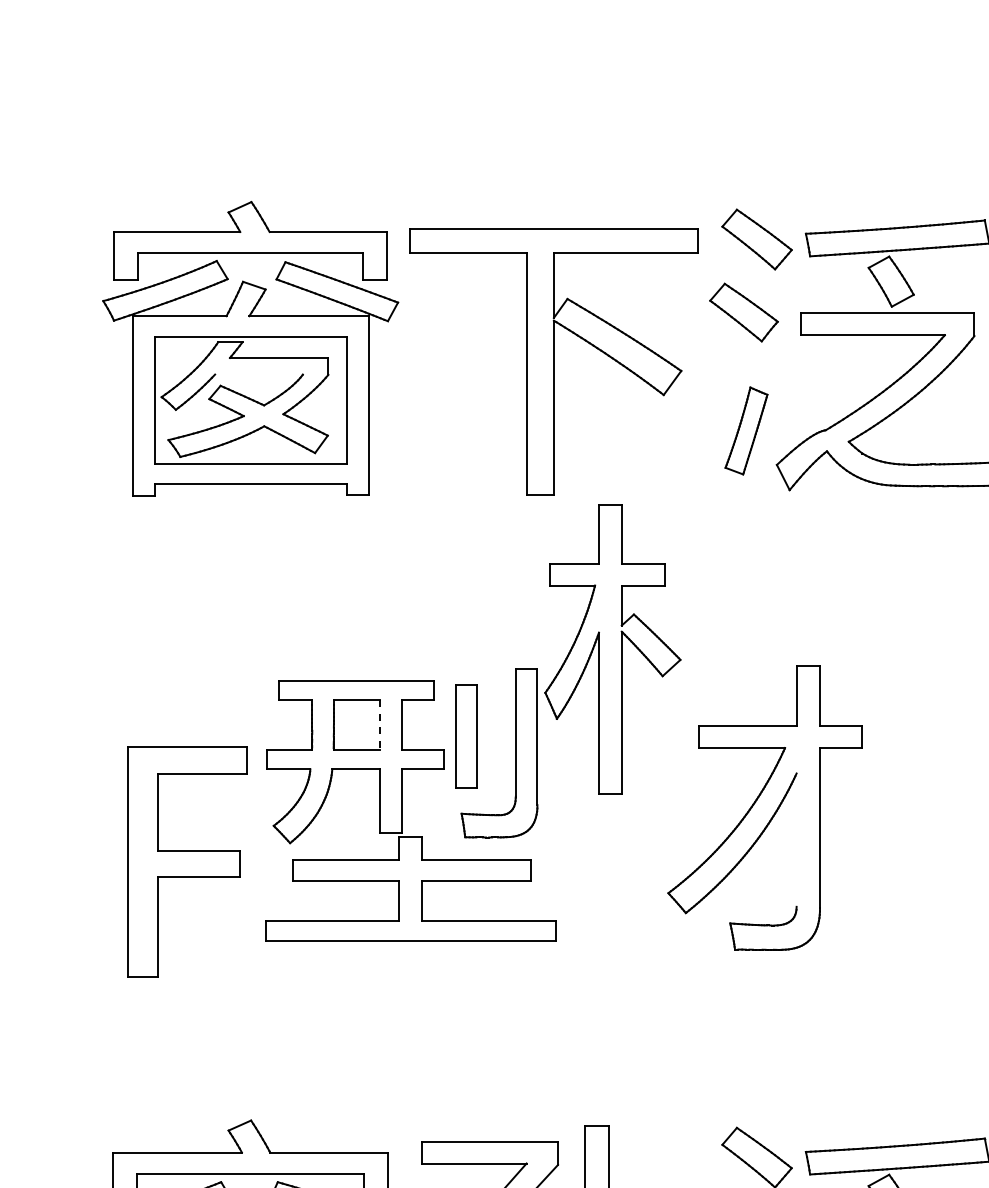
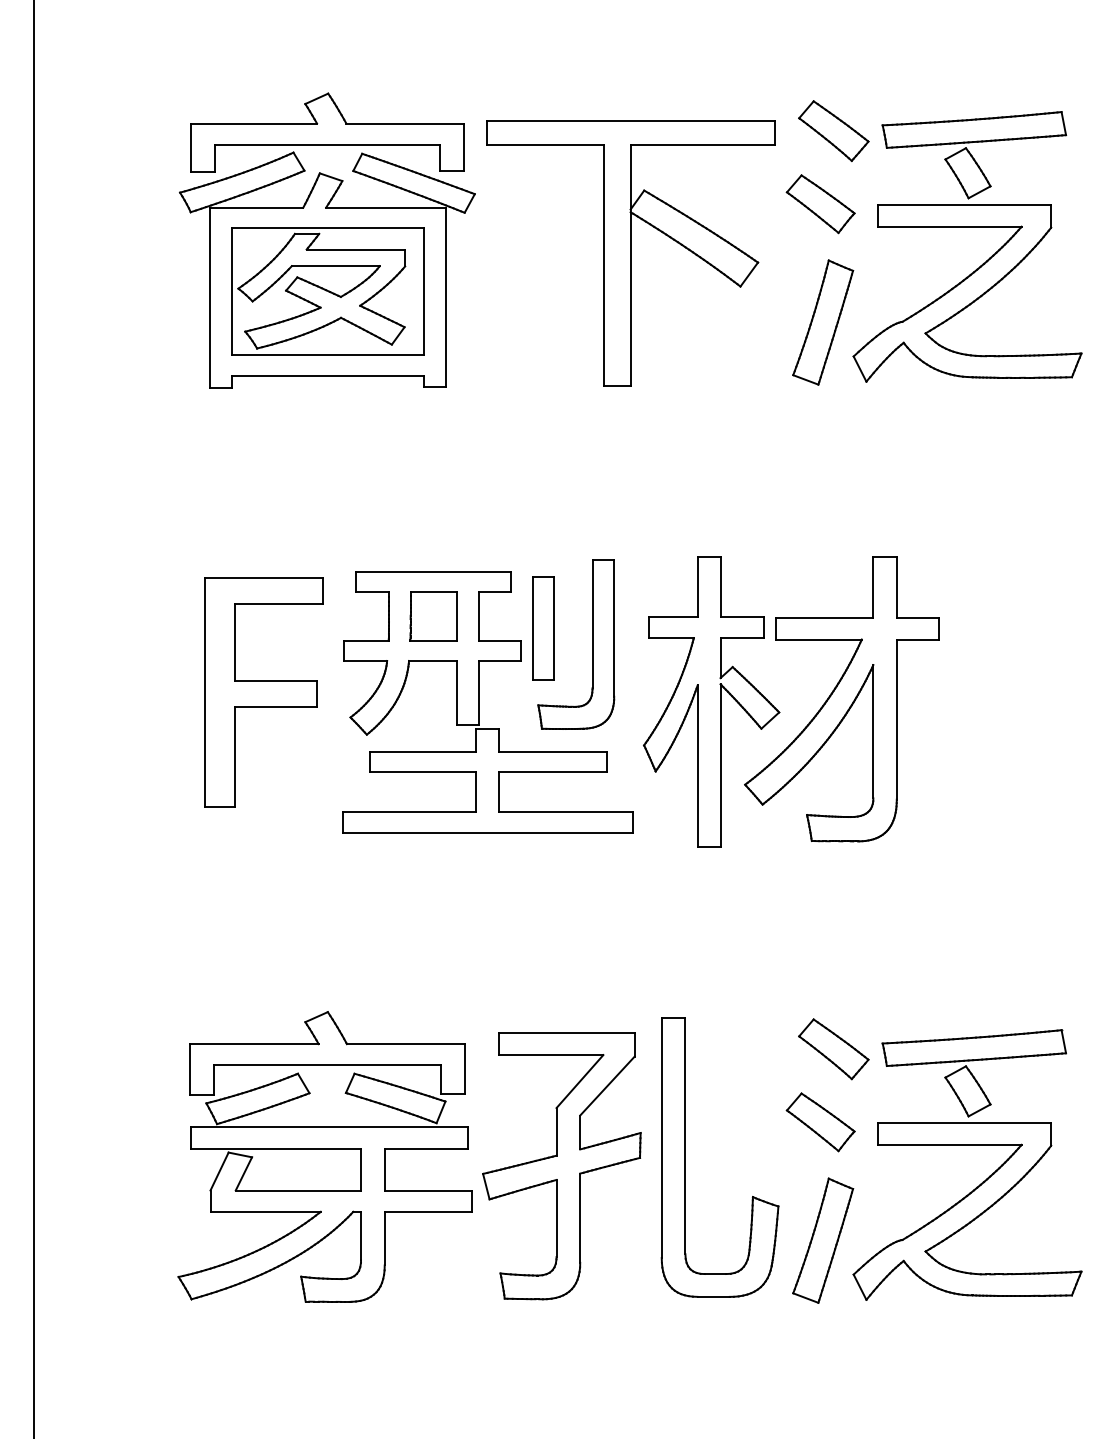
line: (258, 374) -> (335, 266), added
part: (746, 430) -> (823, 322), size x1.43
part: (612, 648) -> (711, 701), moved
line: (379, 724) -> (456, 616), dashed -> solid
line: (796, 839) -> (873, 731), added
part: (186, 861) -> (263, 692), moved

